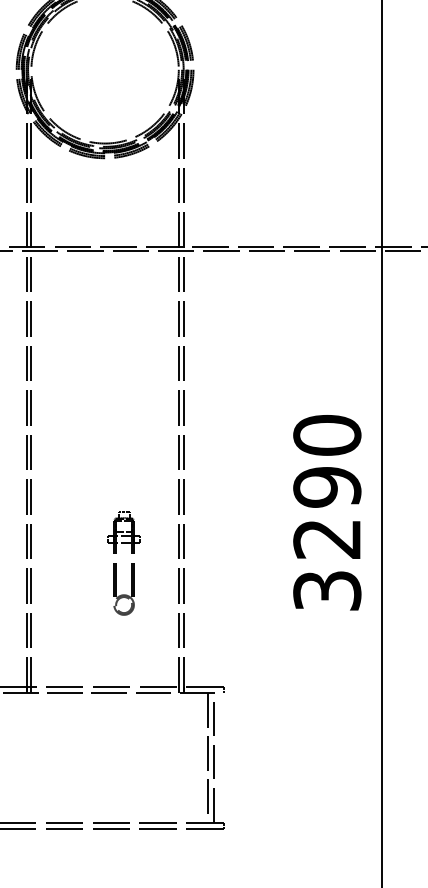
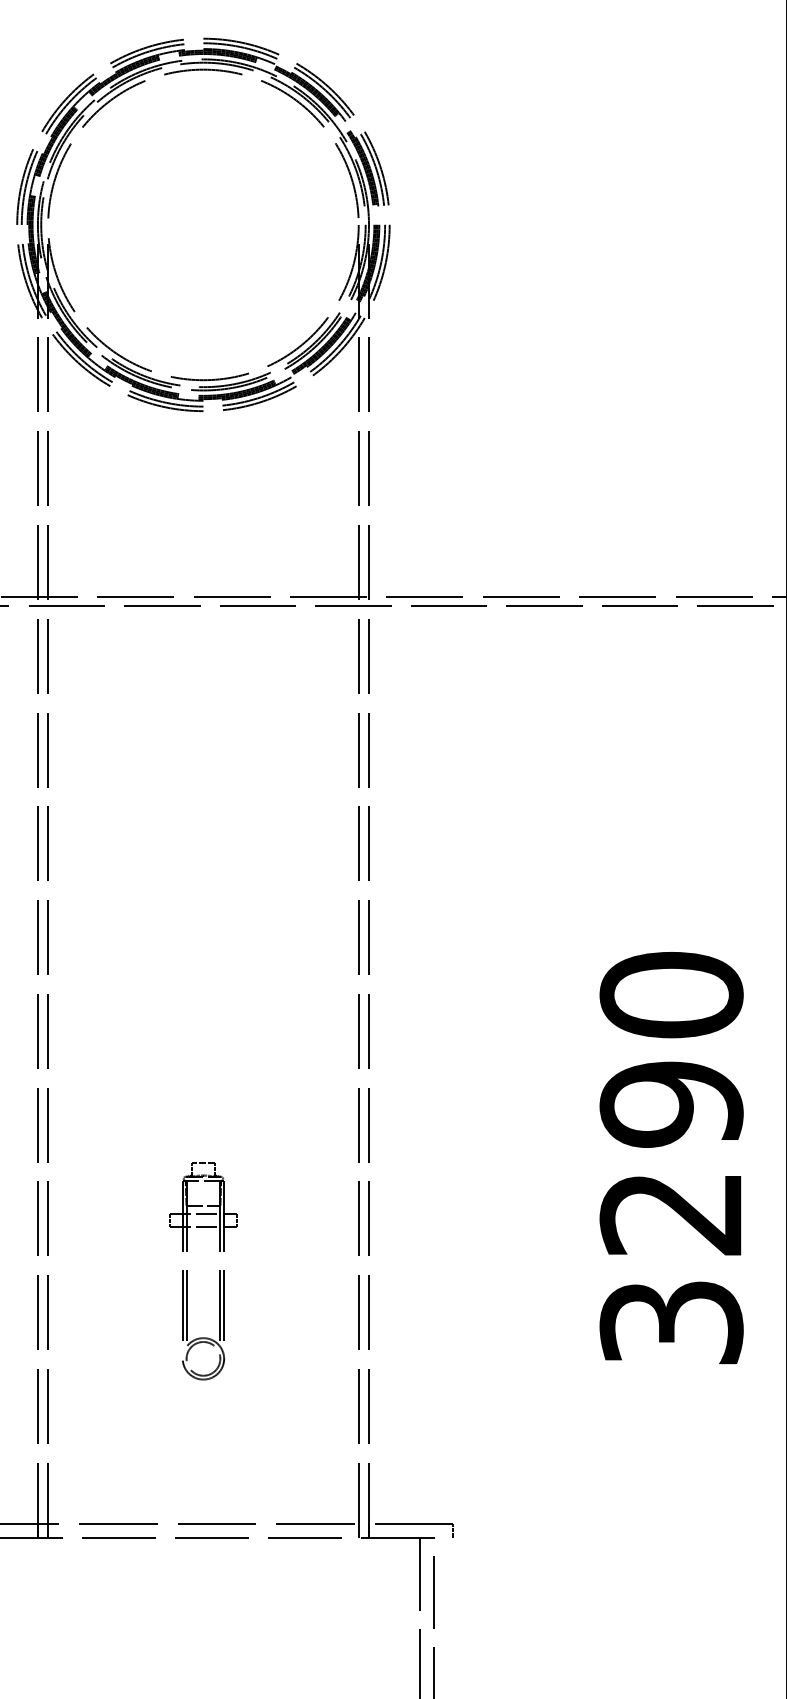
part: (116, 563) -> (187, 1271), moved

